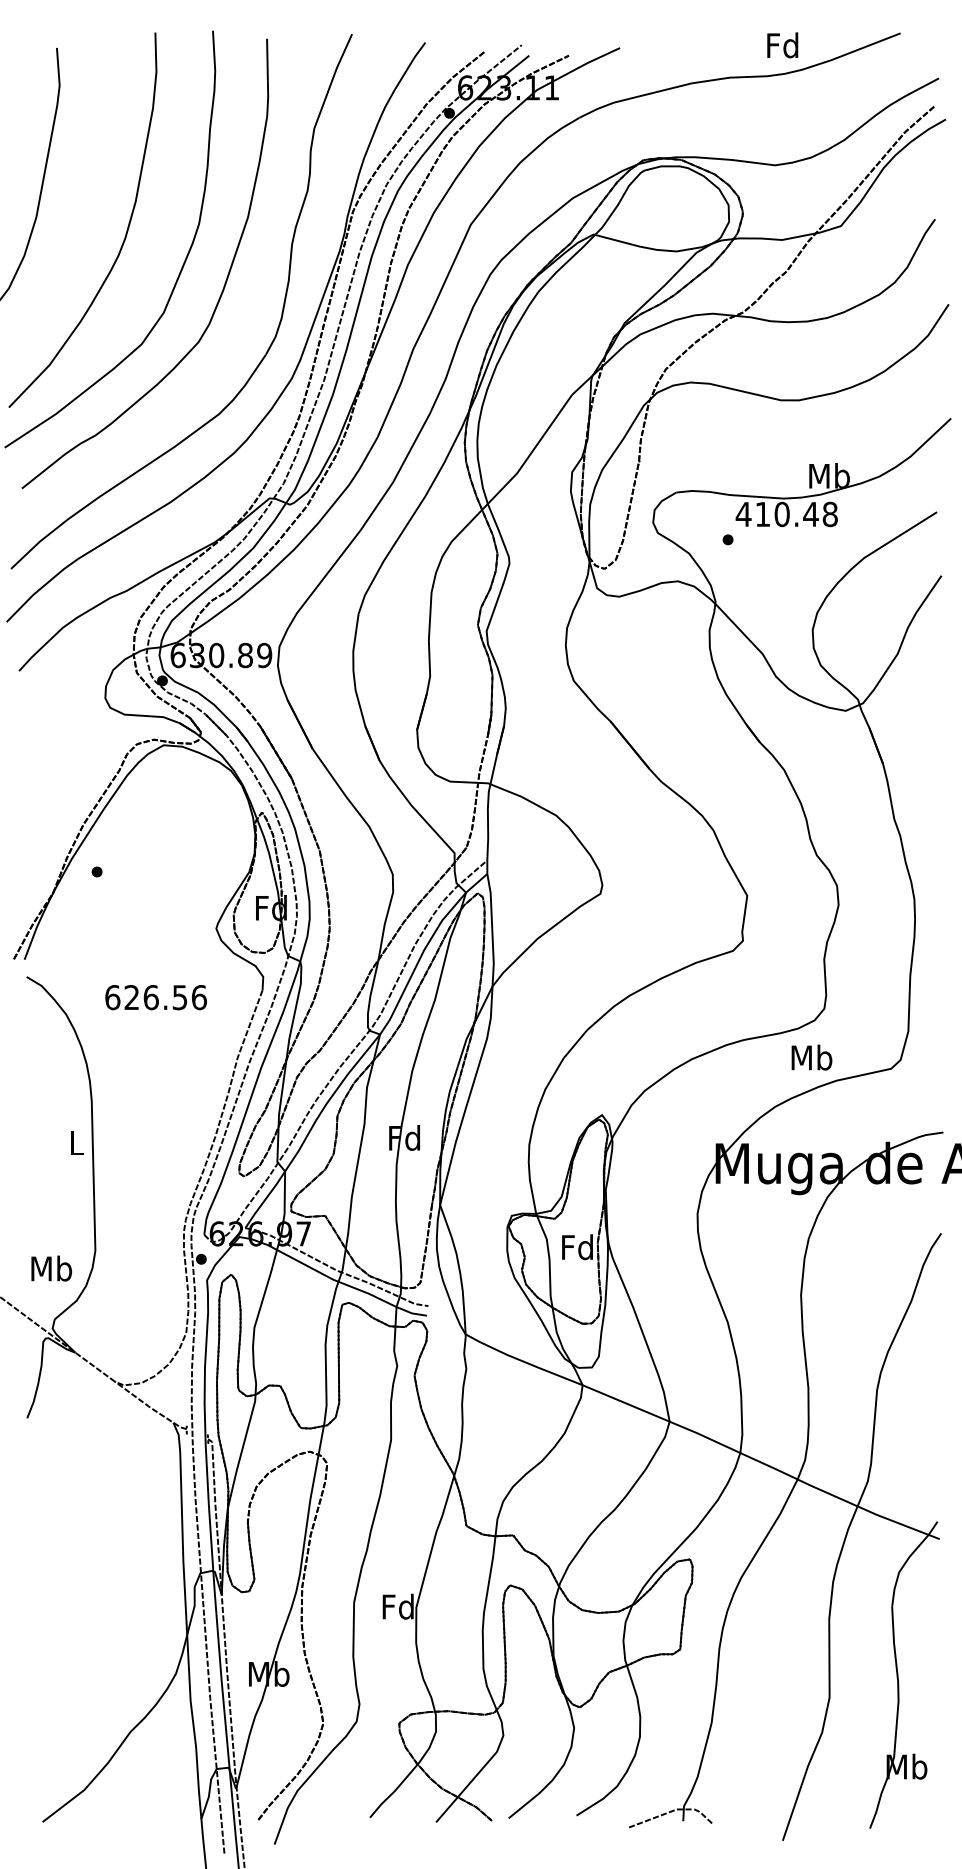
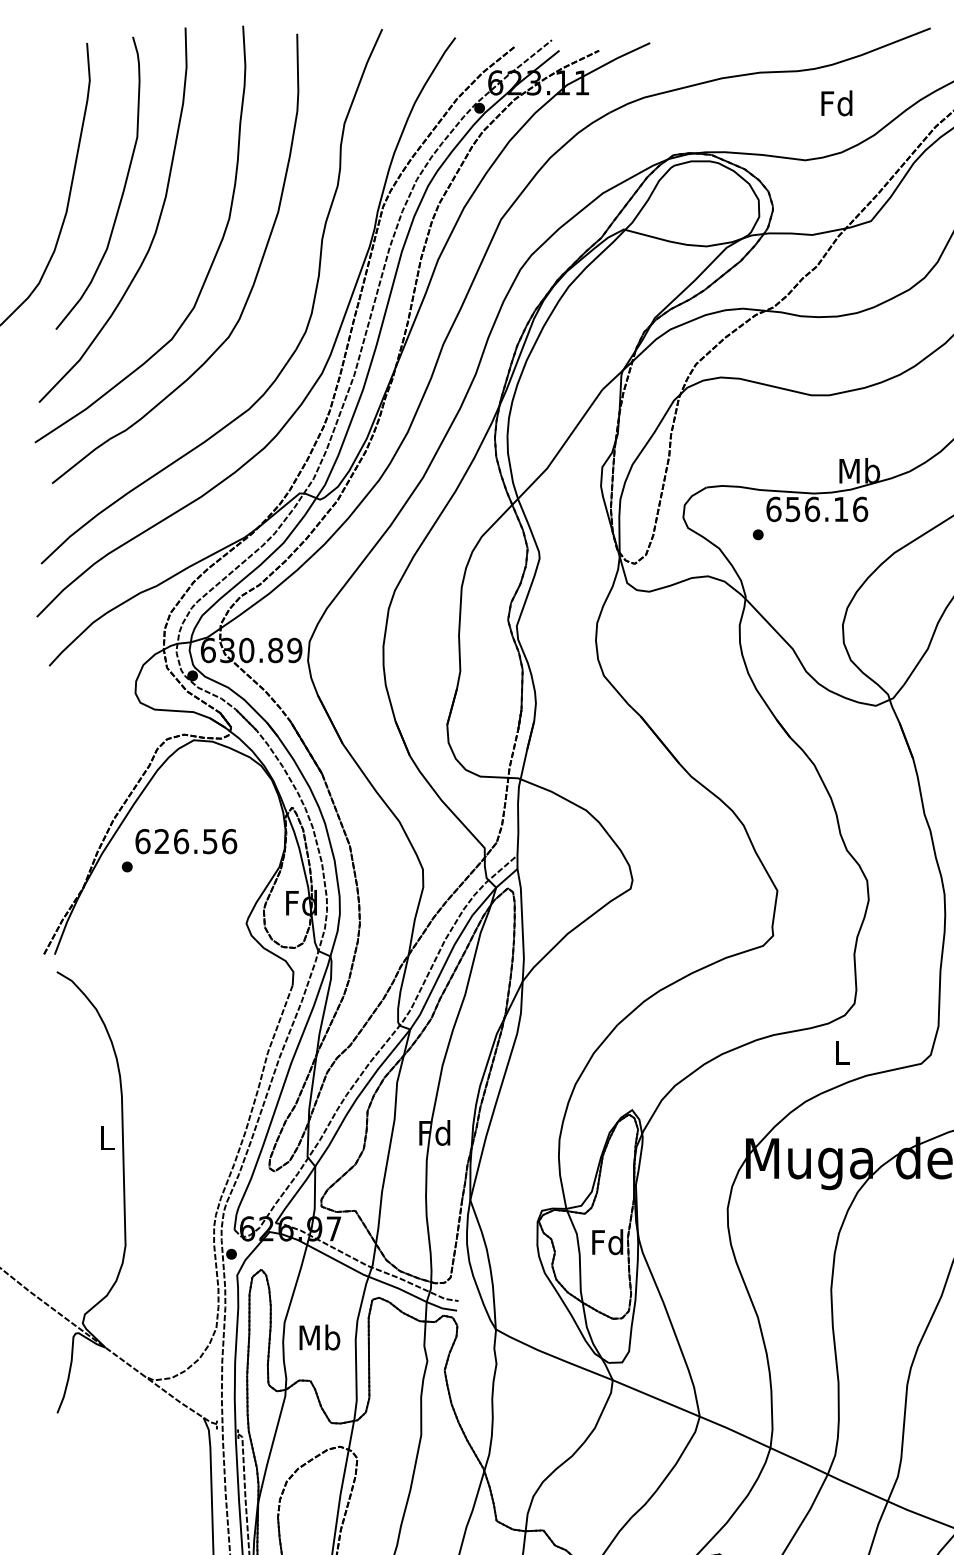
text: (782, 45) -> (836, 103), moved
curve: (92, 195) -> (122, 190), added
text: (786, 514) -> (816, 509), 410.48 -> 656.16
text: (155, 997) -> (185, 841), moved
text: (811, 1057) -> (841, 1052), Mb -> L
text: (51, 1268) -> (319, 1337), moved

